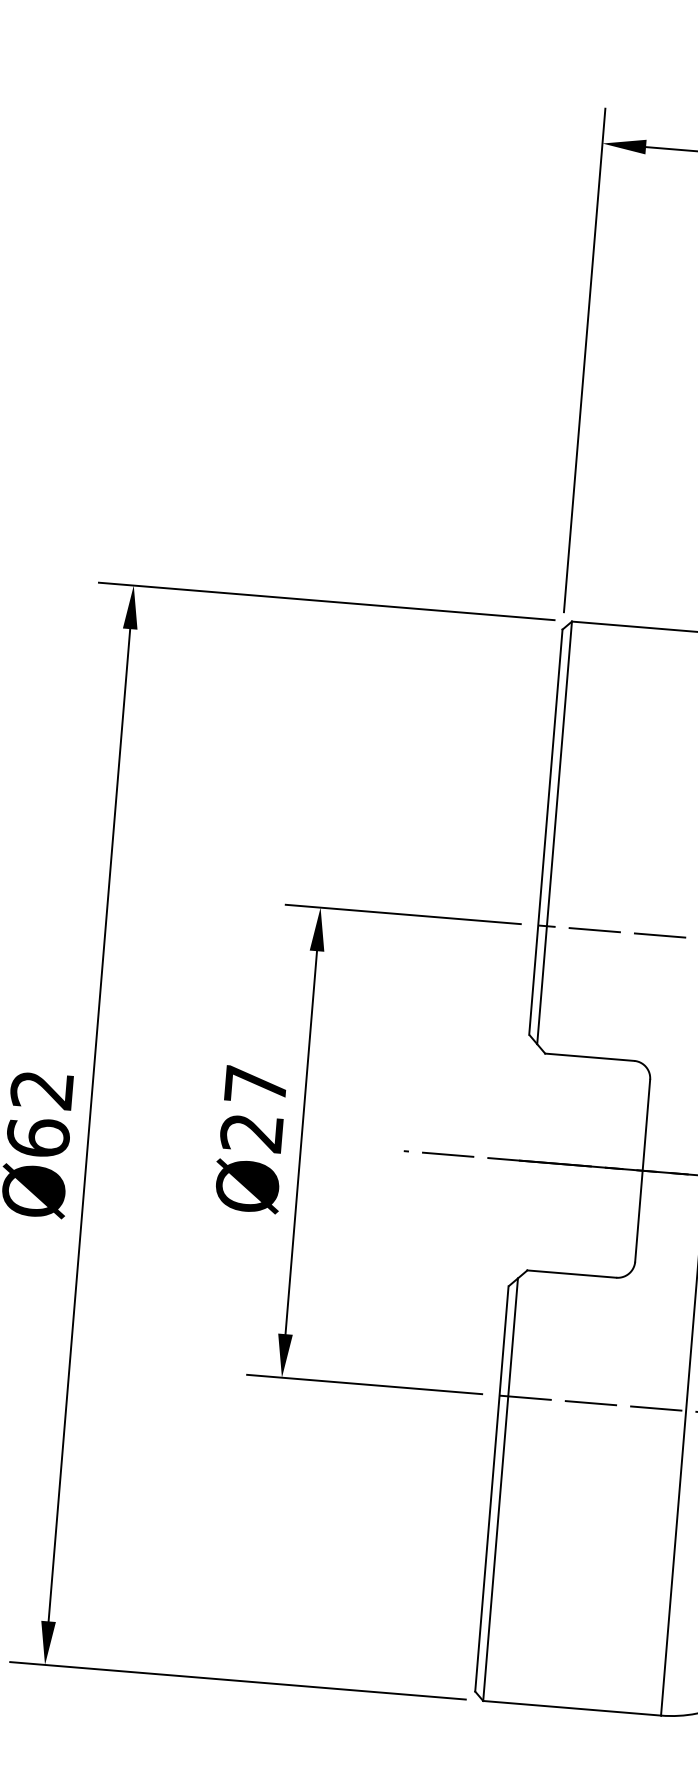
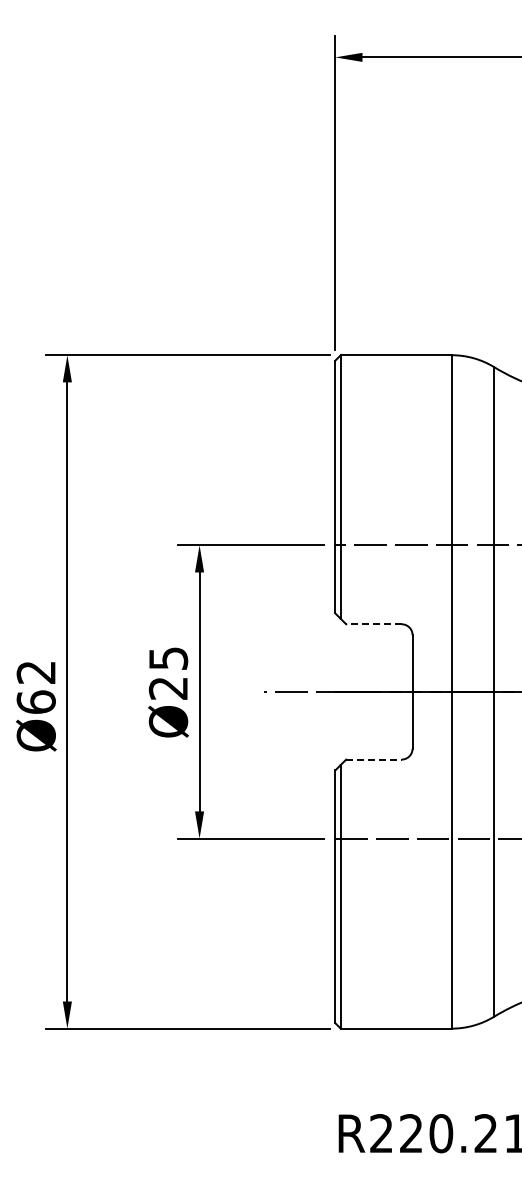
line: (588, 1057) -> (373, 624), solid -> dashed
text: (255, 1084) -> (168, 658), Ø27 -> Ø25
line: (571, 1273) -> (373, 759), solid -> dashed

